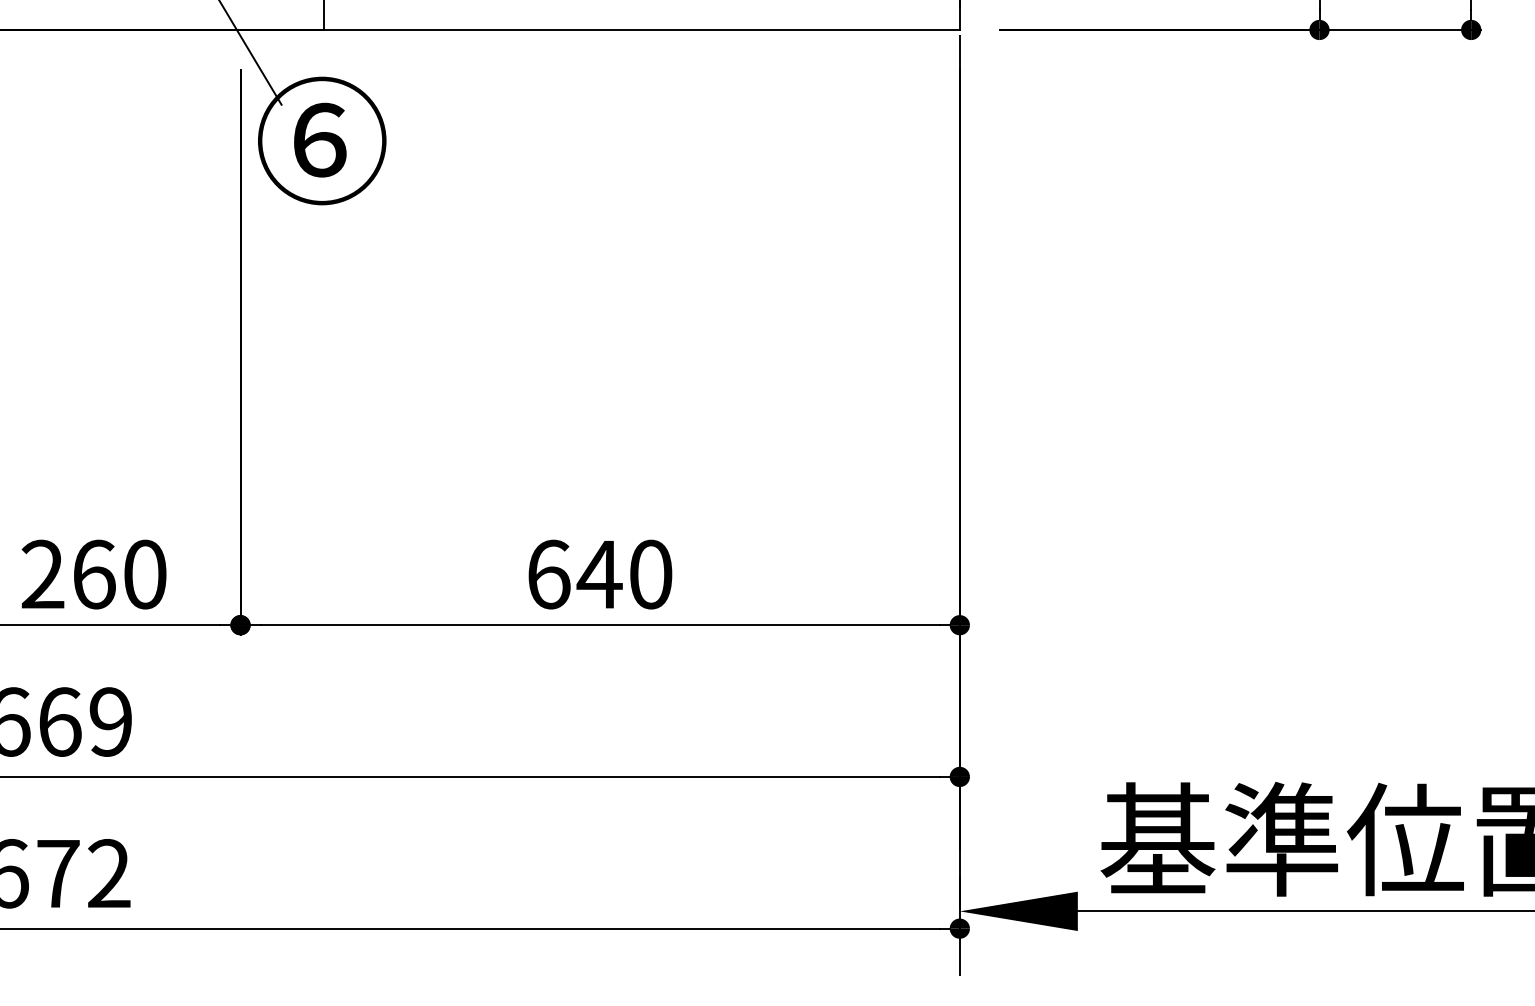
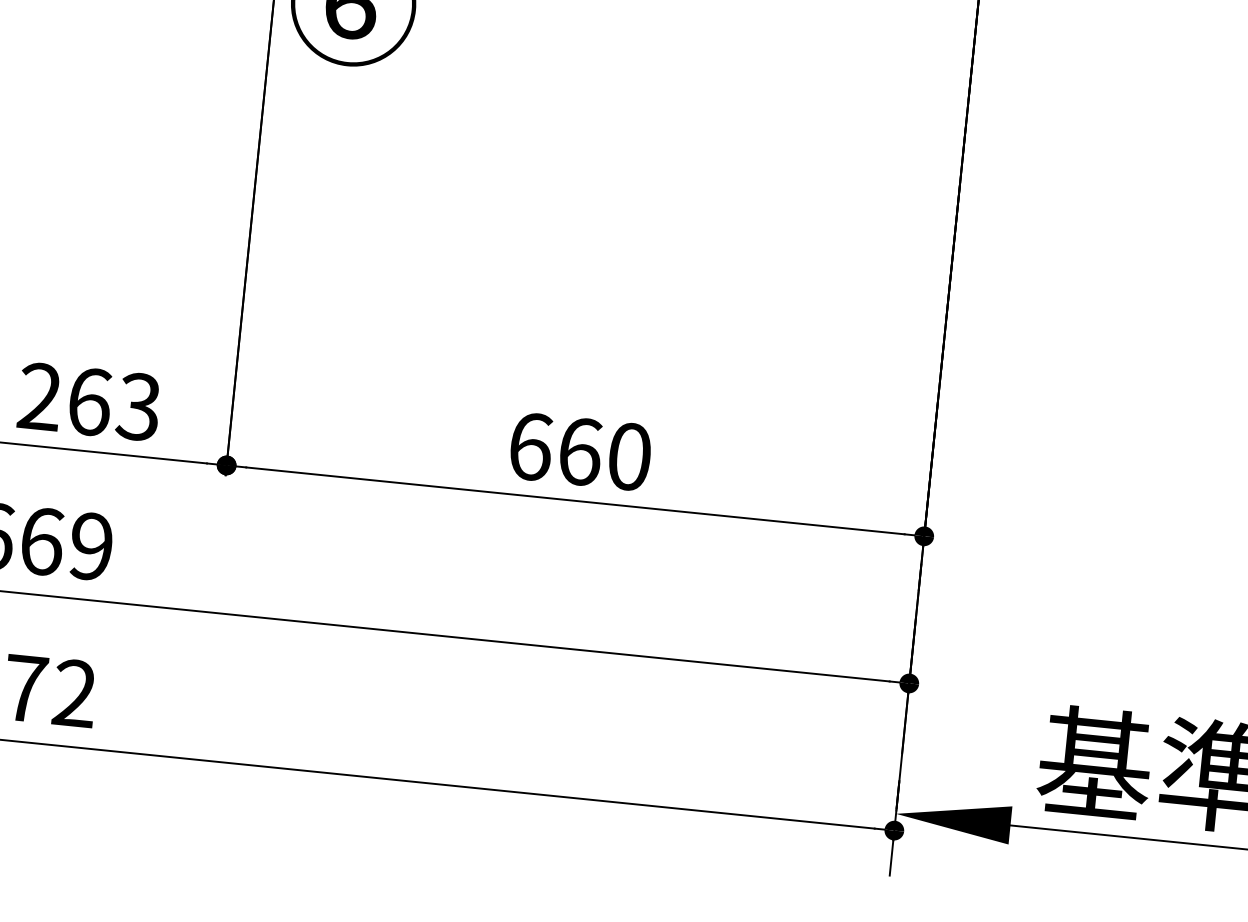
text: (144, 574) -> (138, 406), 260 -> 263
text: (599, 574) -> (579, 451), 640 -> 660

